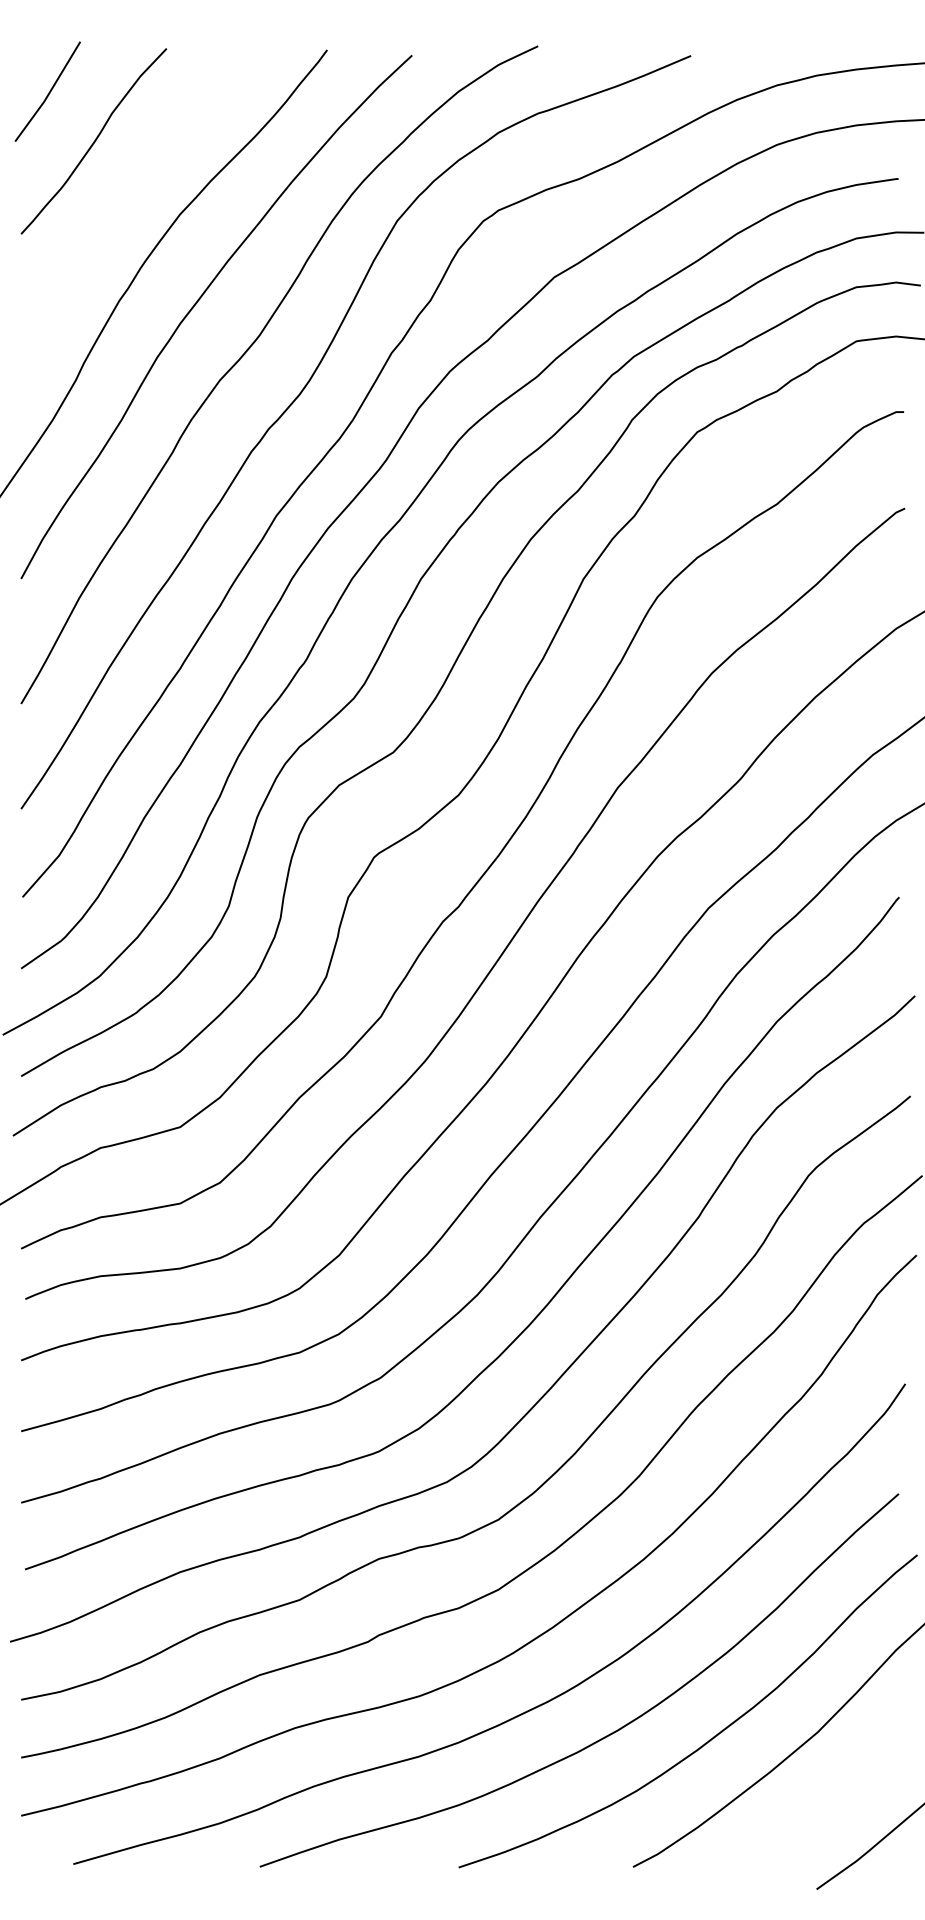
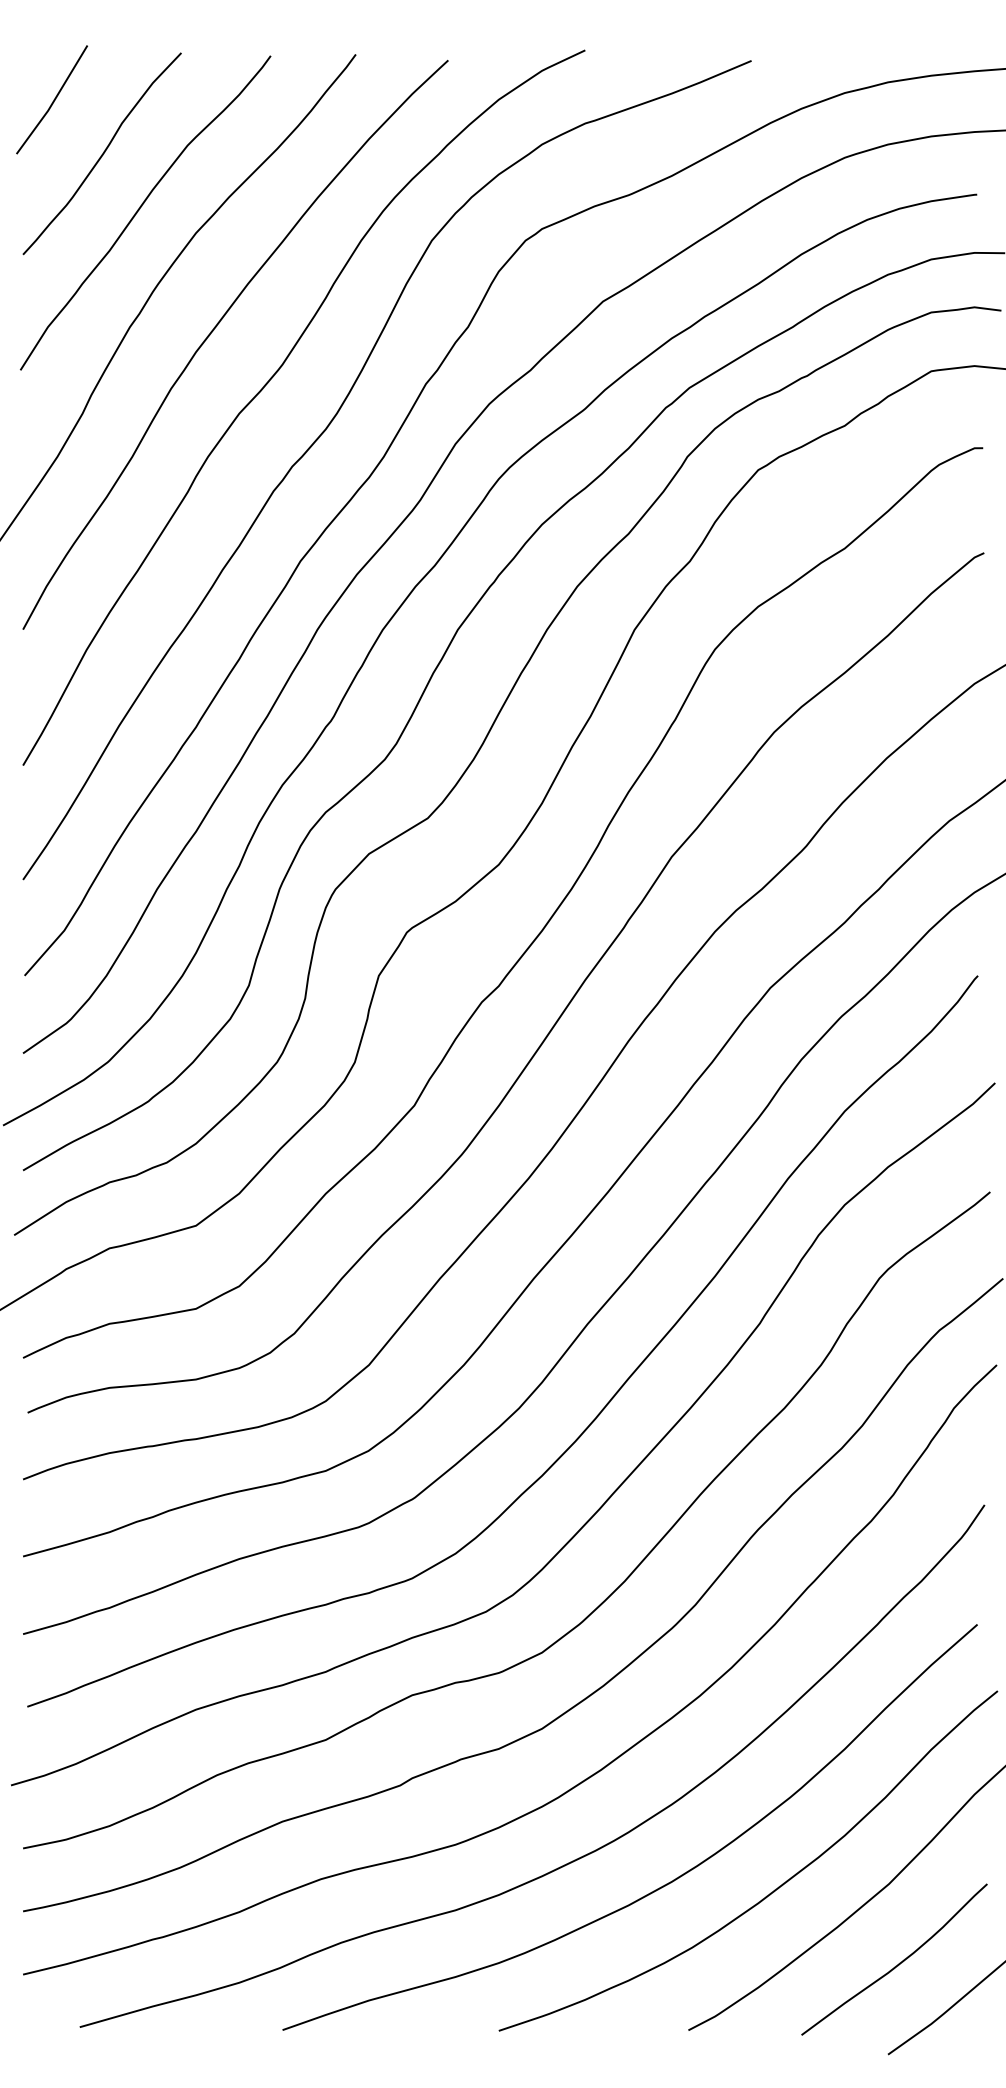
curve: (128, 193) -> (139, 210), added
curve: (826, 1805) -> (898, 1963), added

